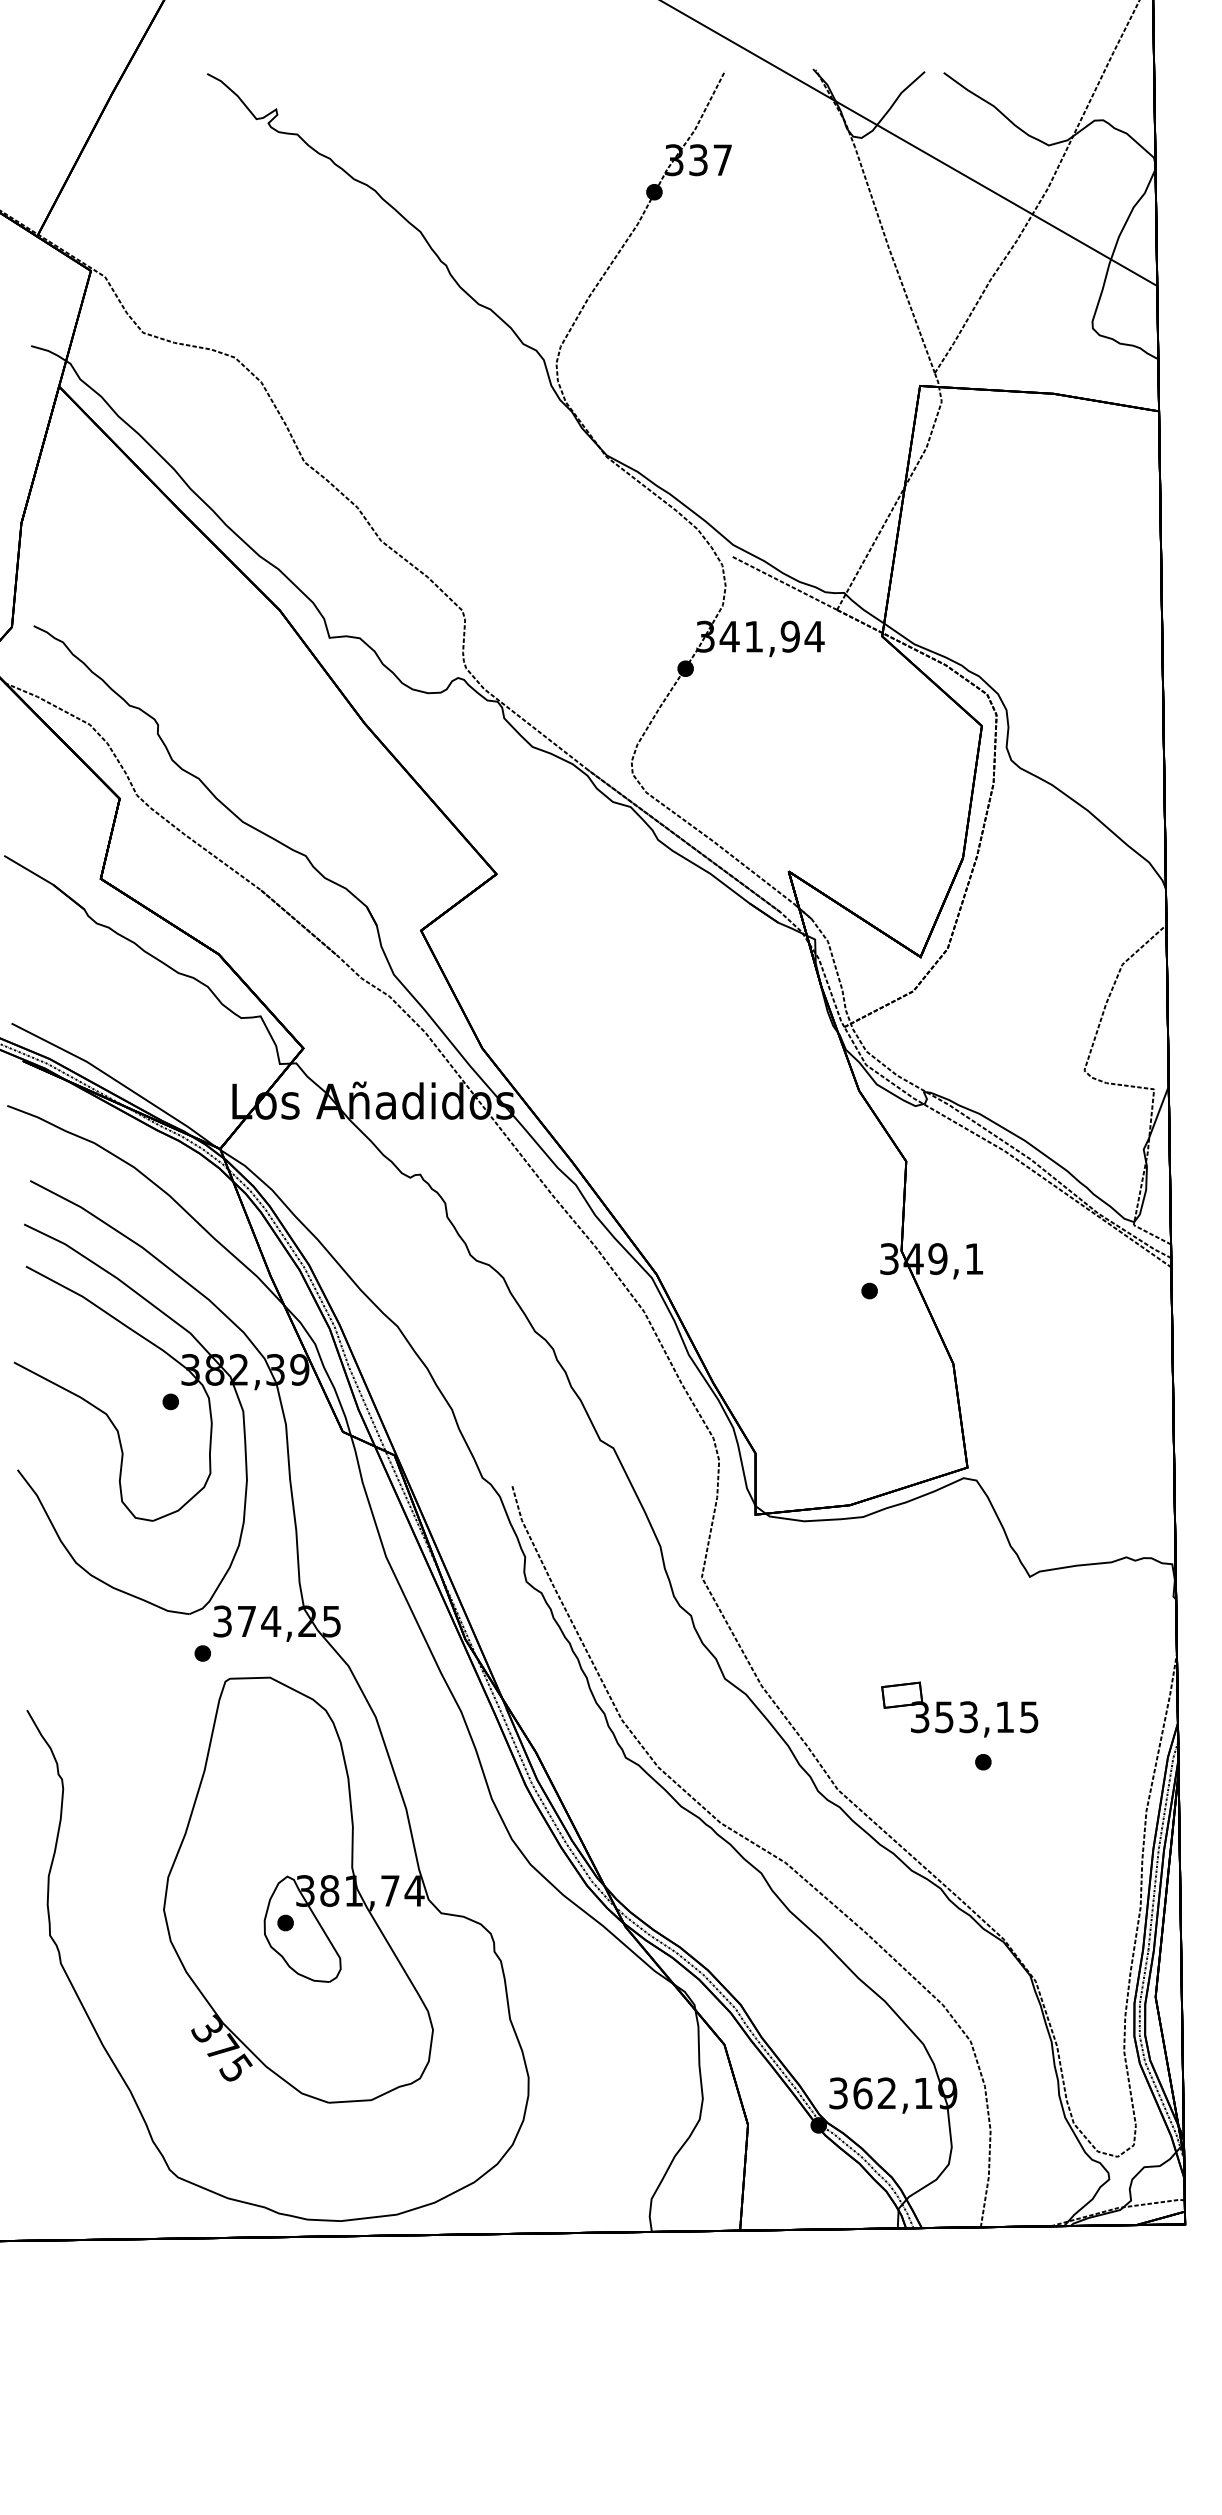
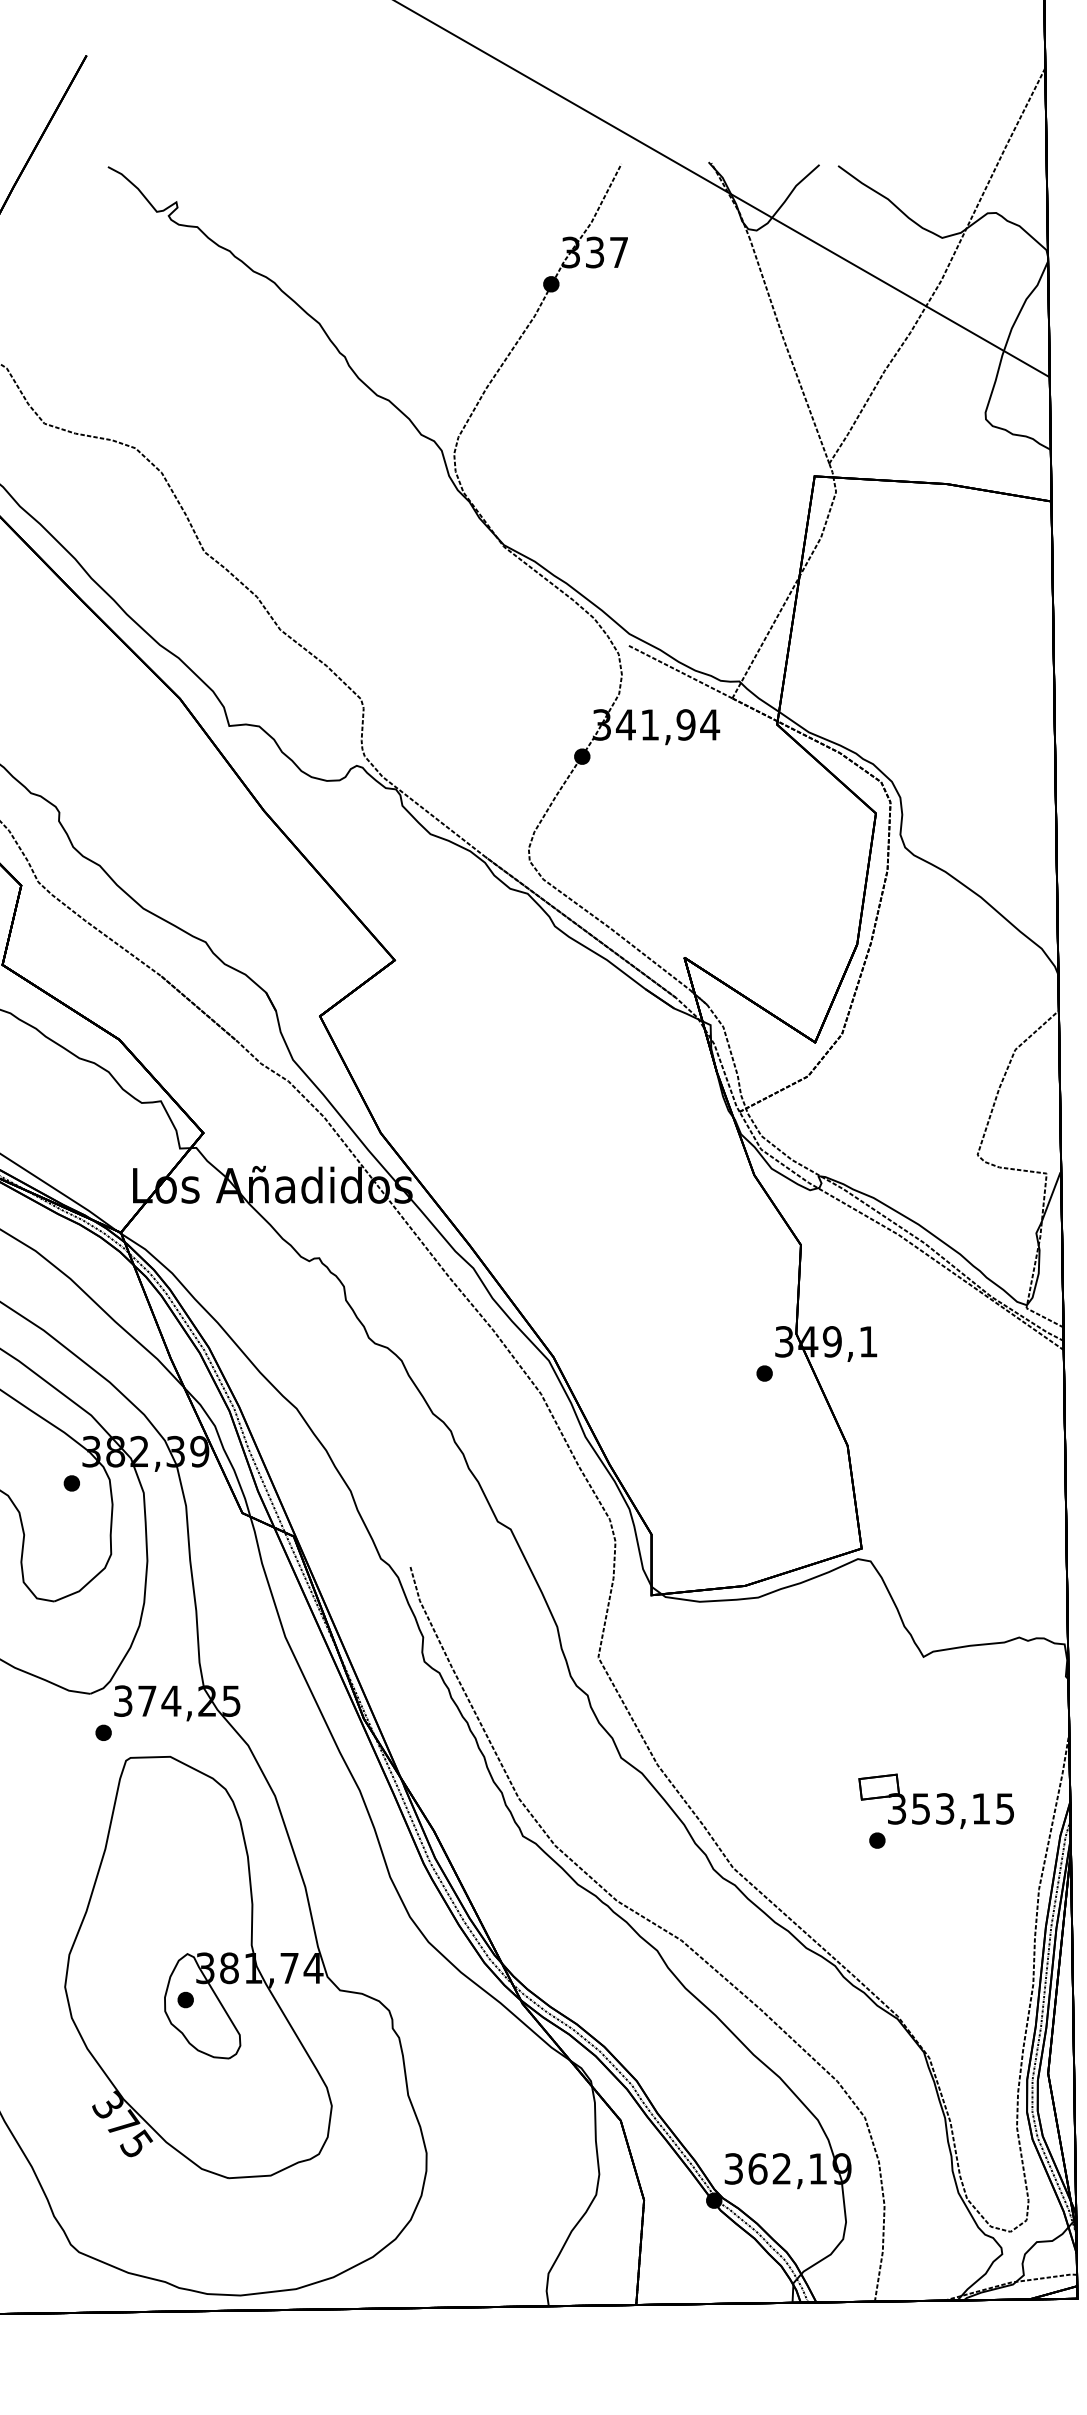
part: (959, 1709) -> (936, 1801), moved

